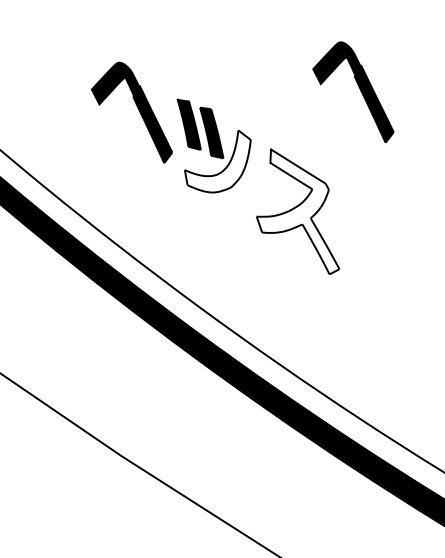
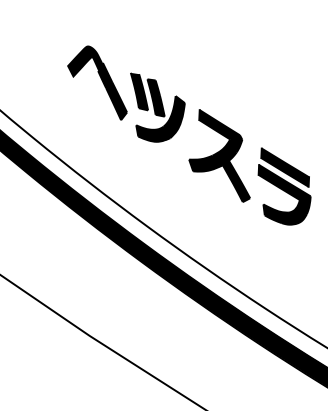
part: (353, 91) -> (260, 67), removed
fill: (217, 160) -> (160, 118), added
fill: (297, 212) -> (219, 156), added
part: (386, 253) -> (284, 186), added

